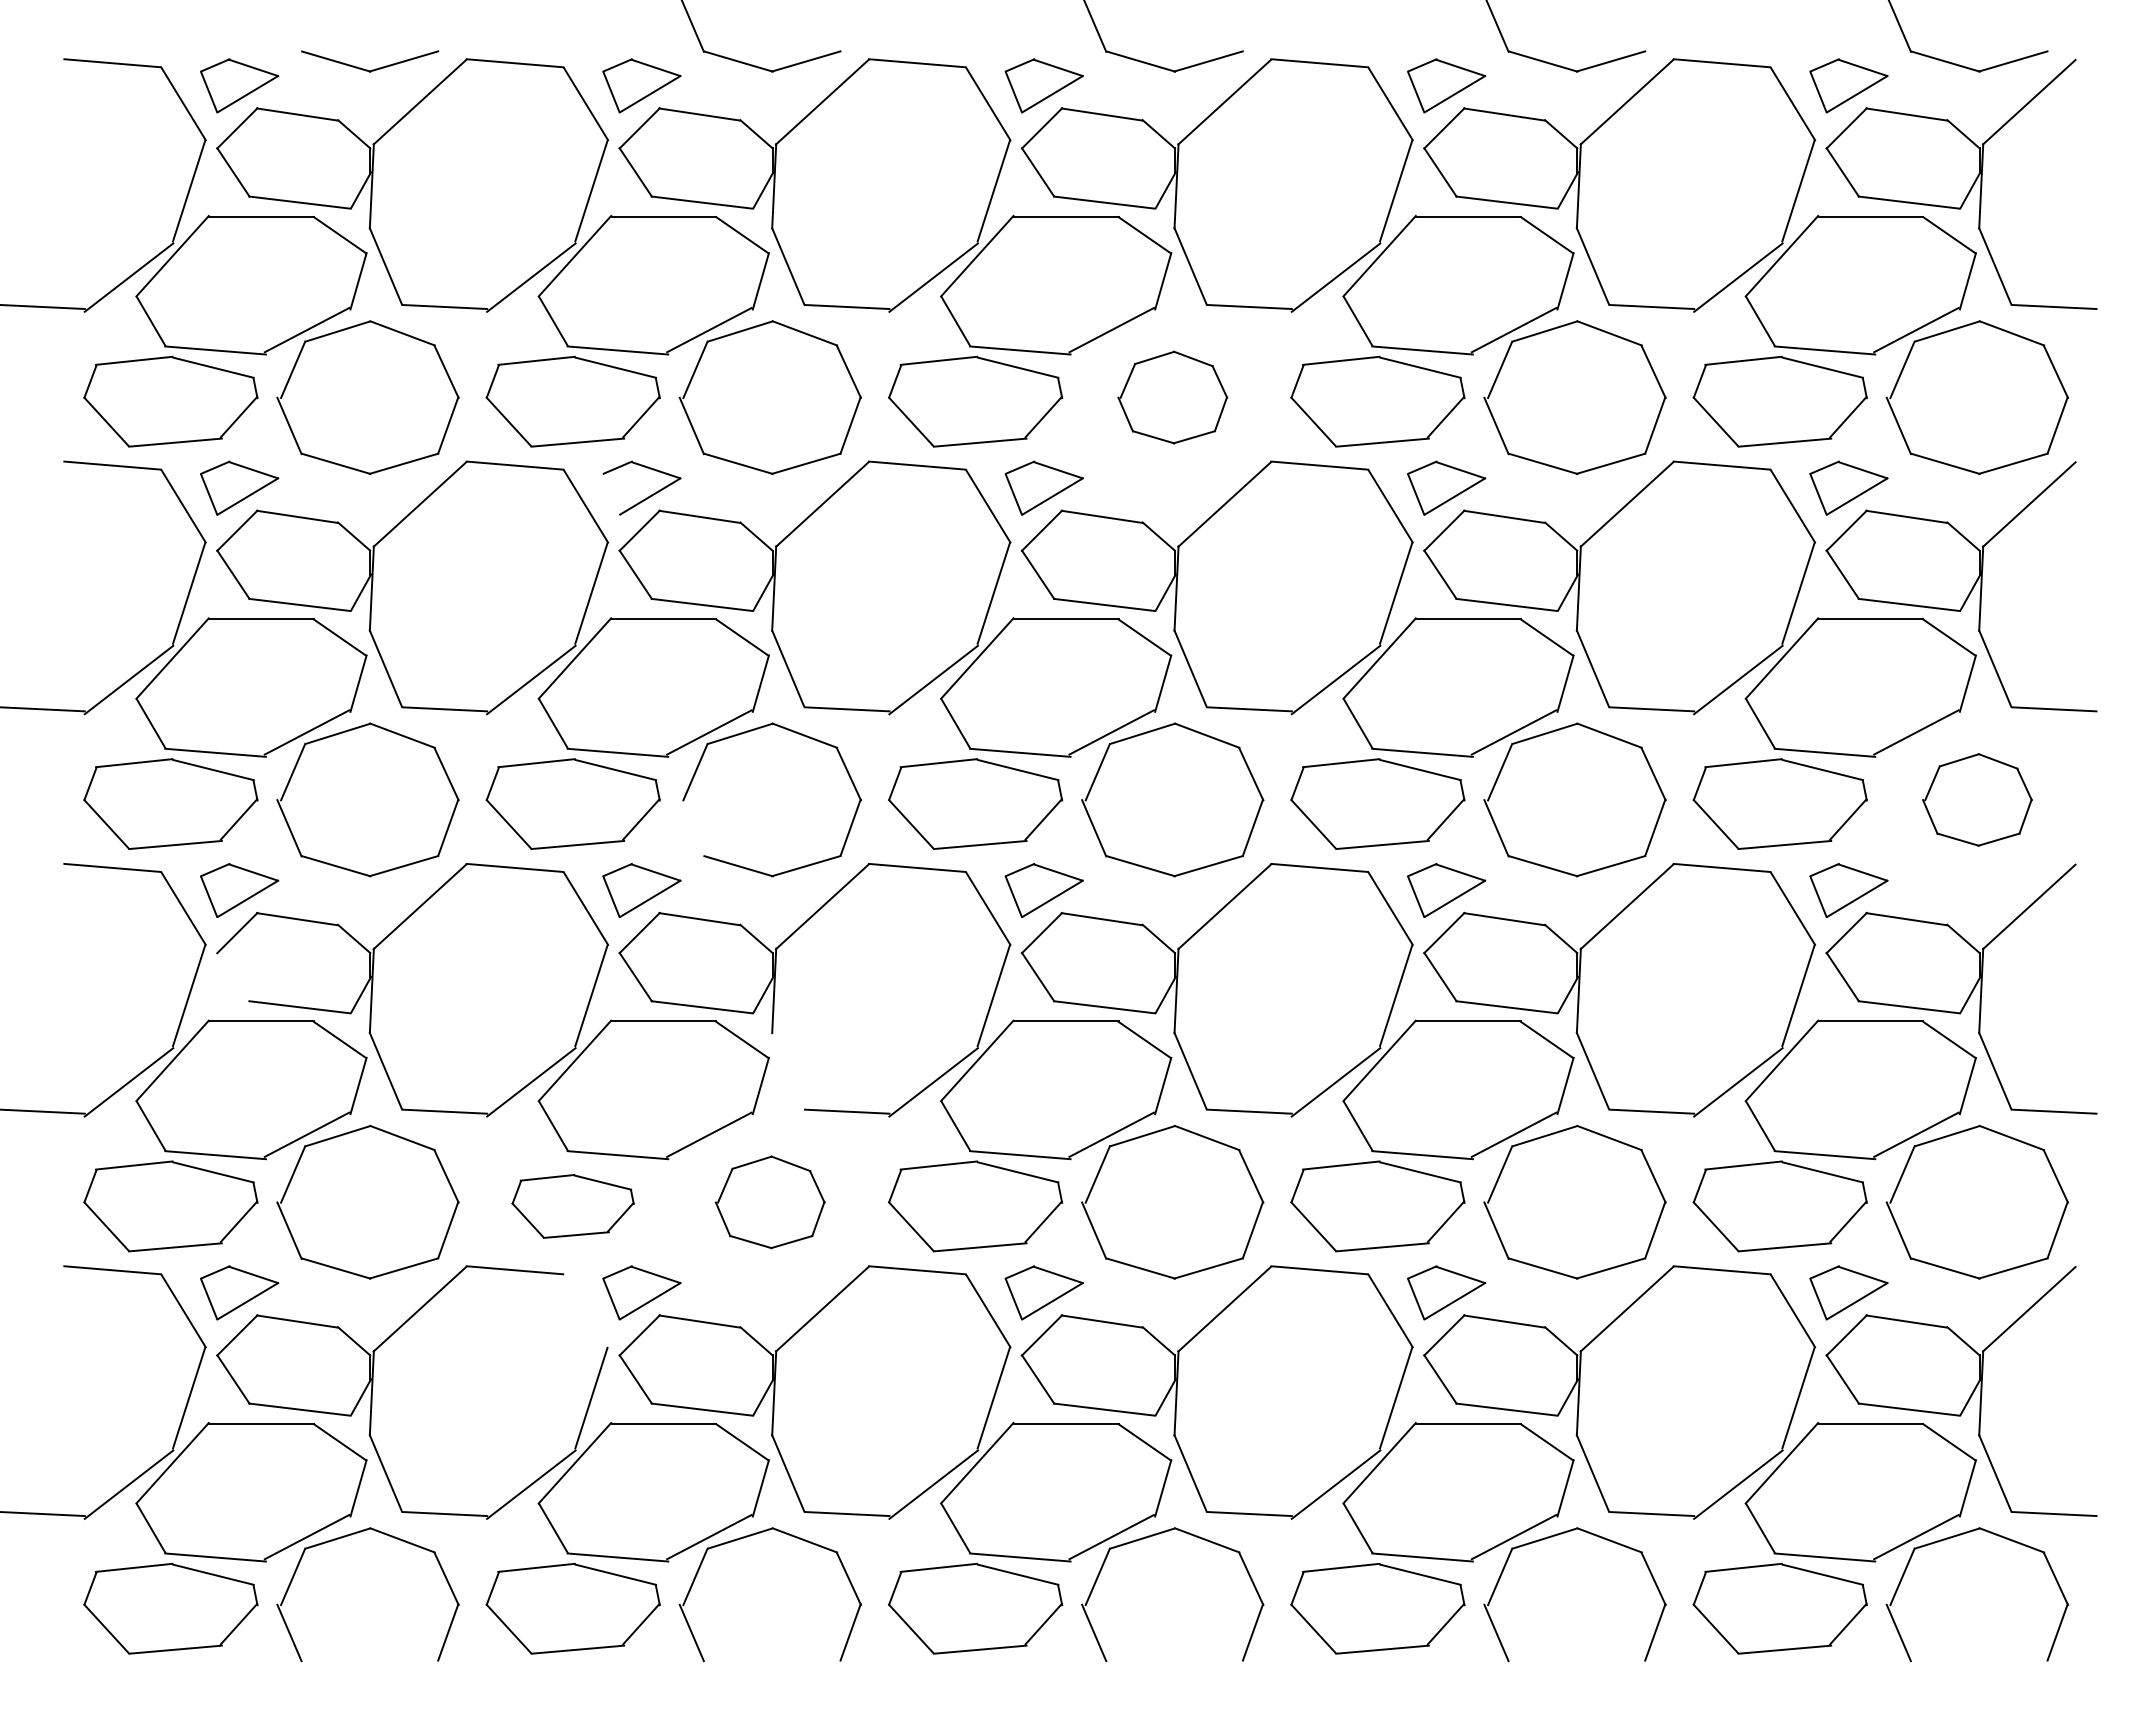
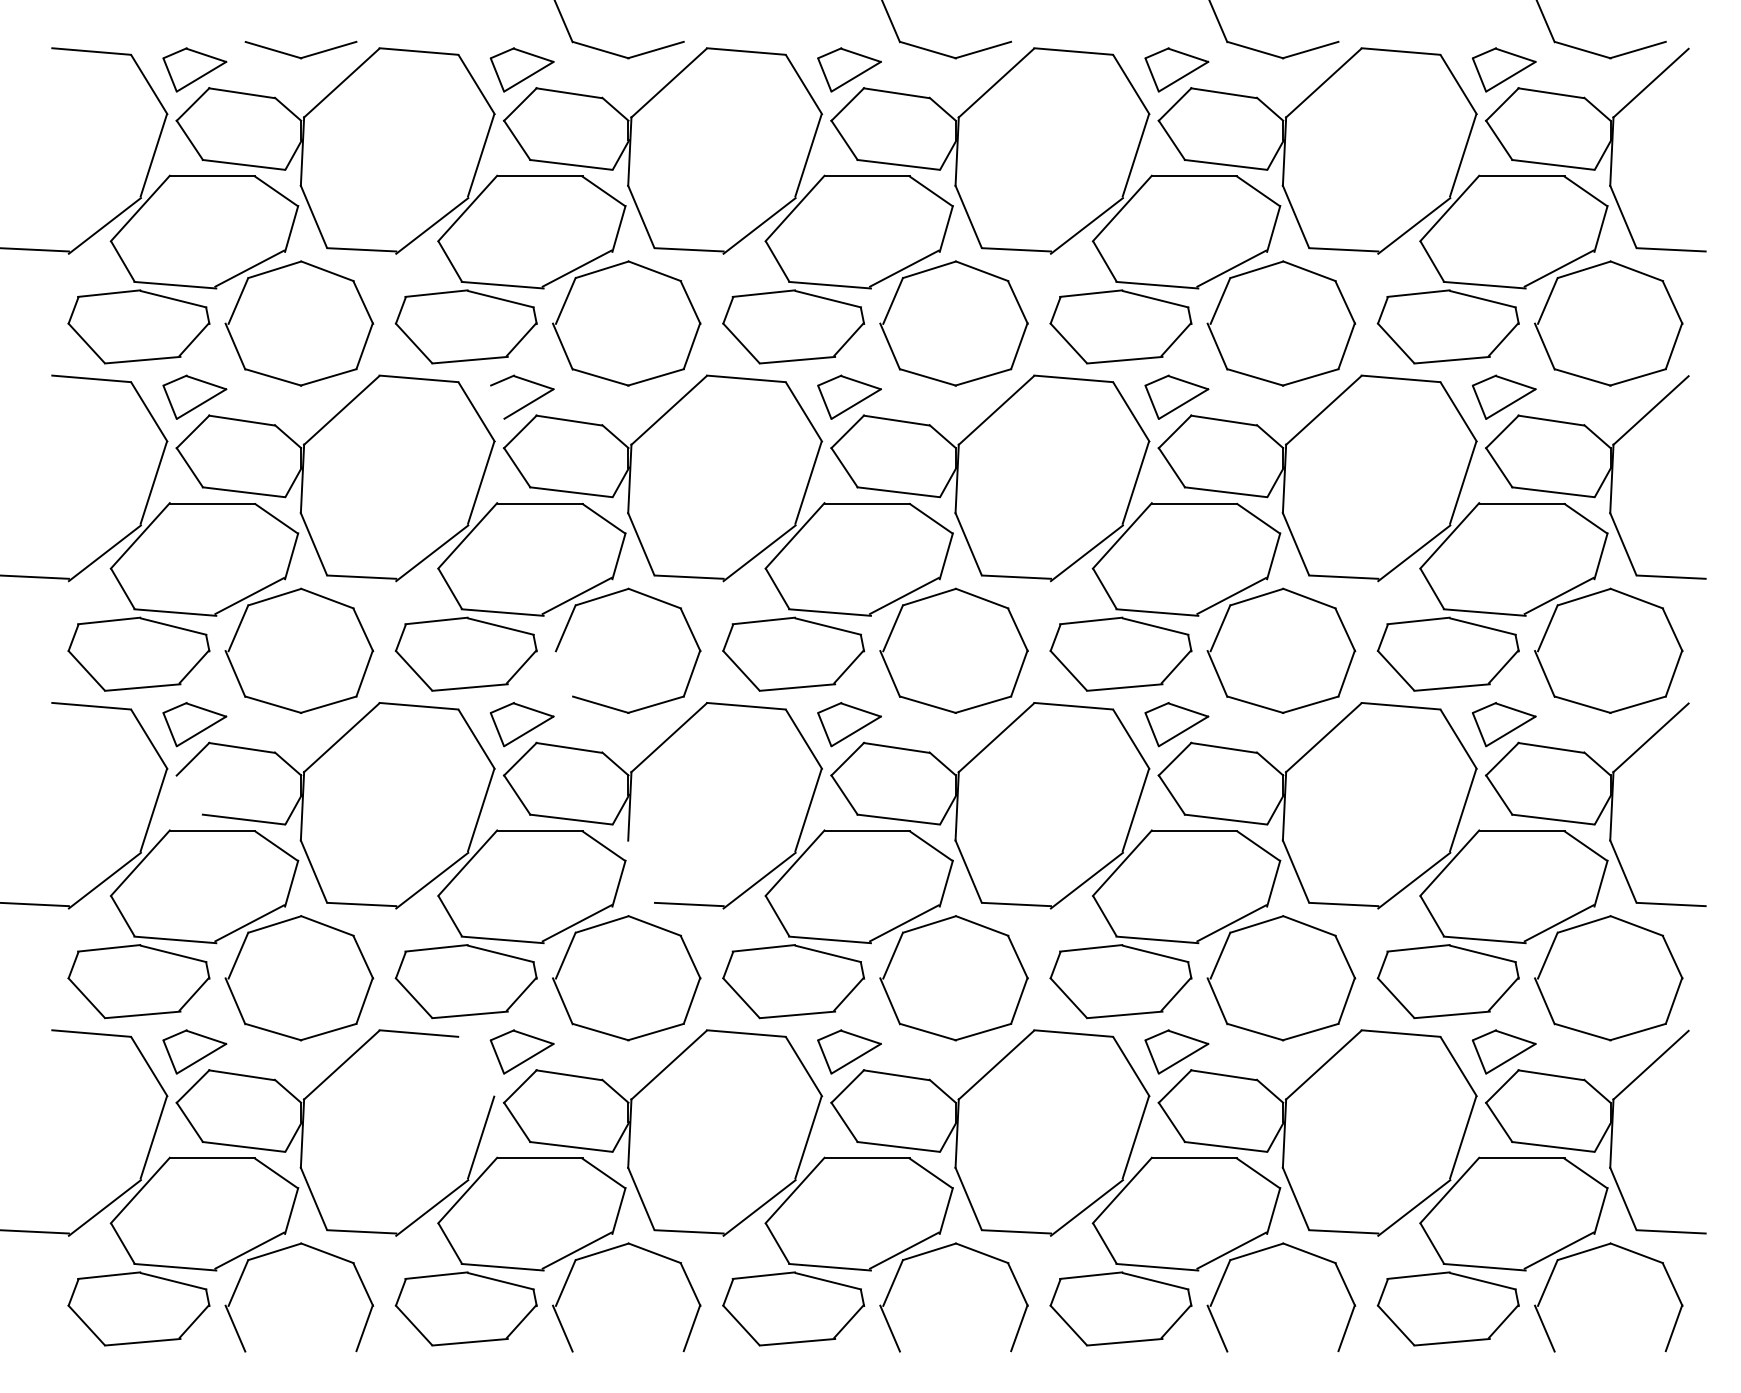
part: (1172, 397) -> (953, 323), size x1.67
part: (1977, 799) -> (1608, 650), size x1.67
part: (769, 1202) -> (626, 978), size x1.67
part: (572, 1206) -> (465, 981), size x1.43

